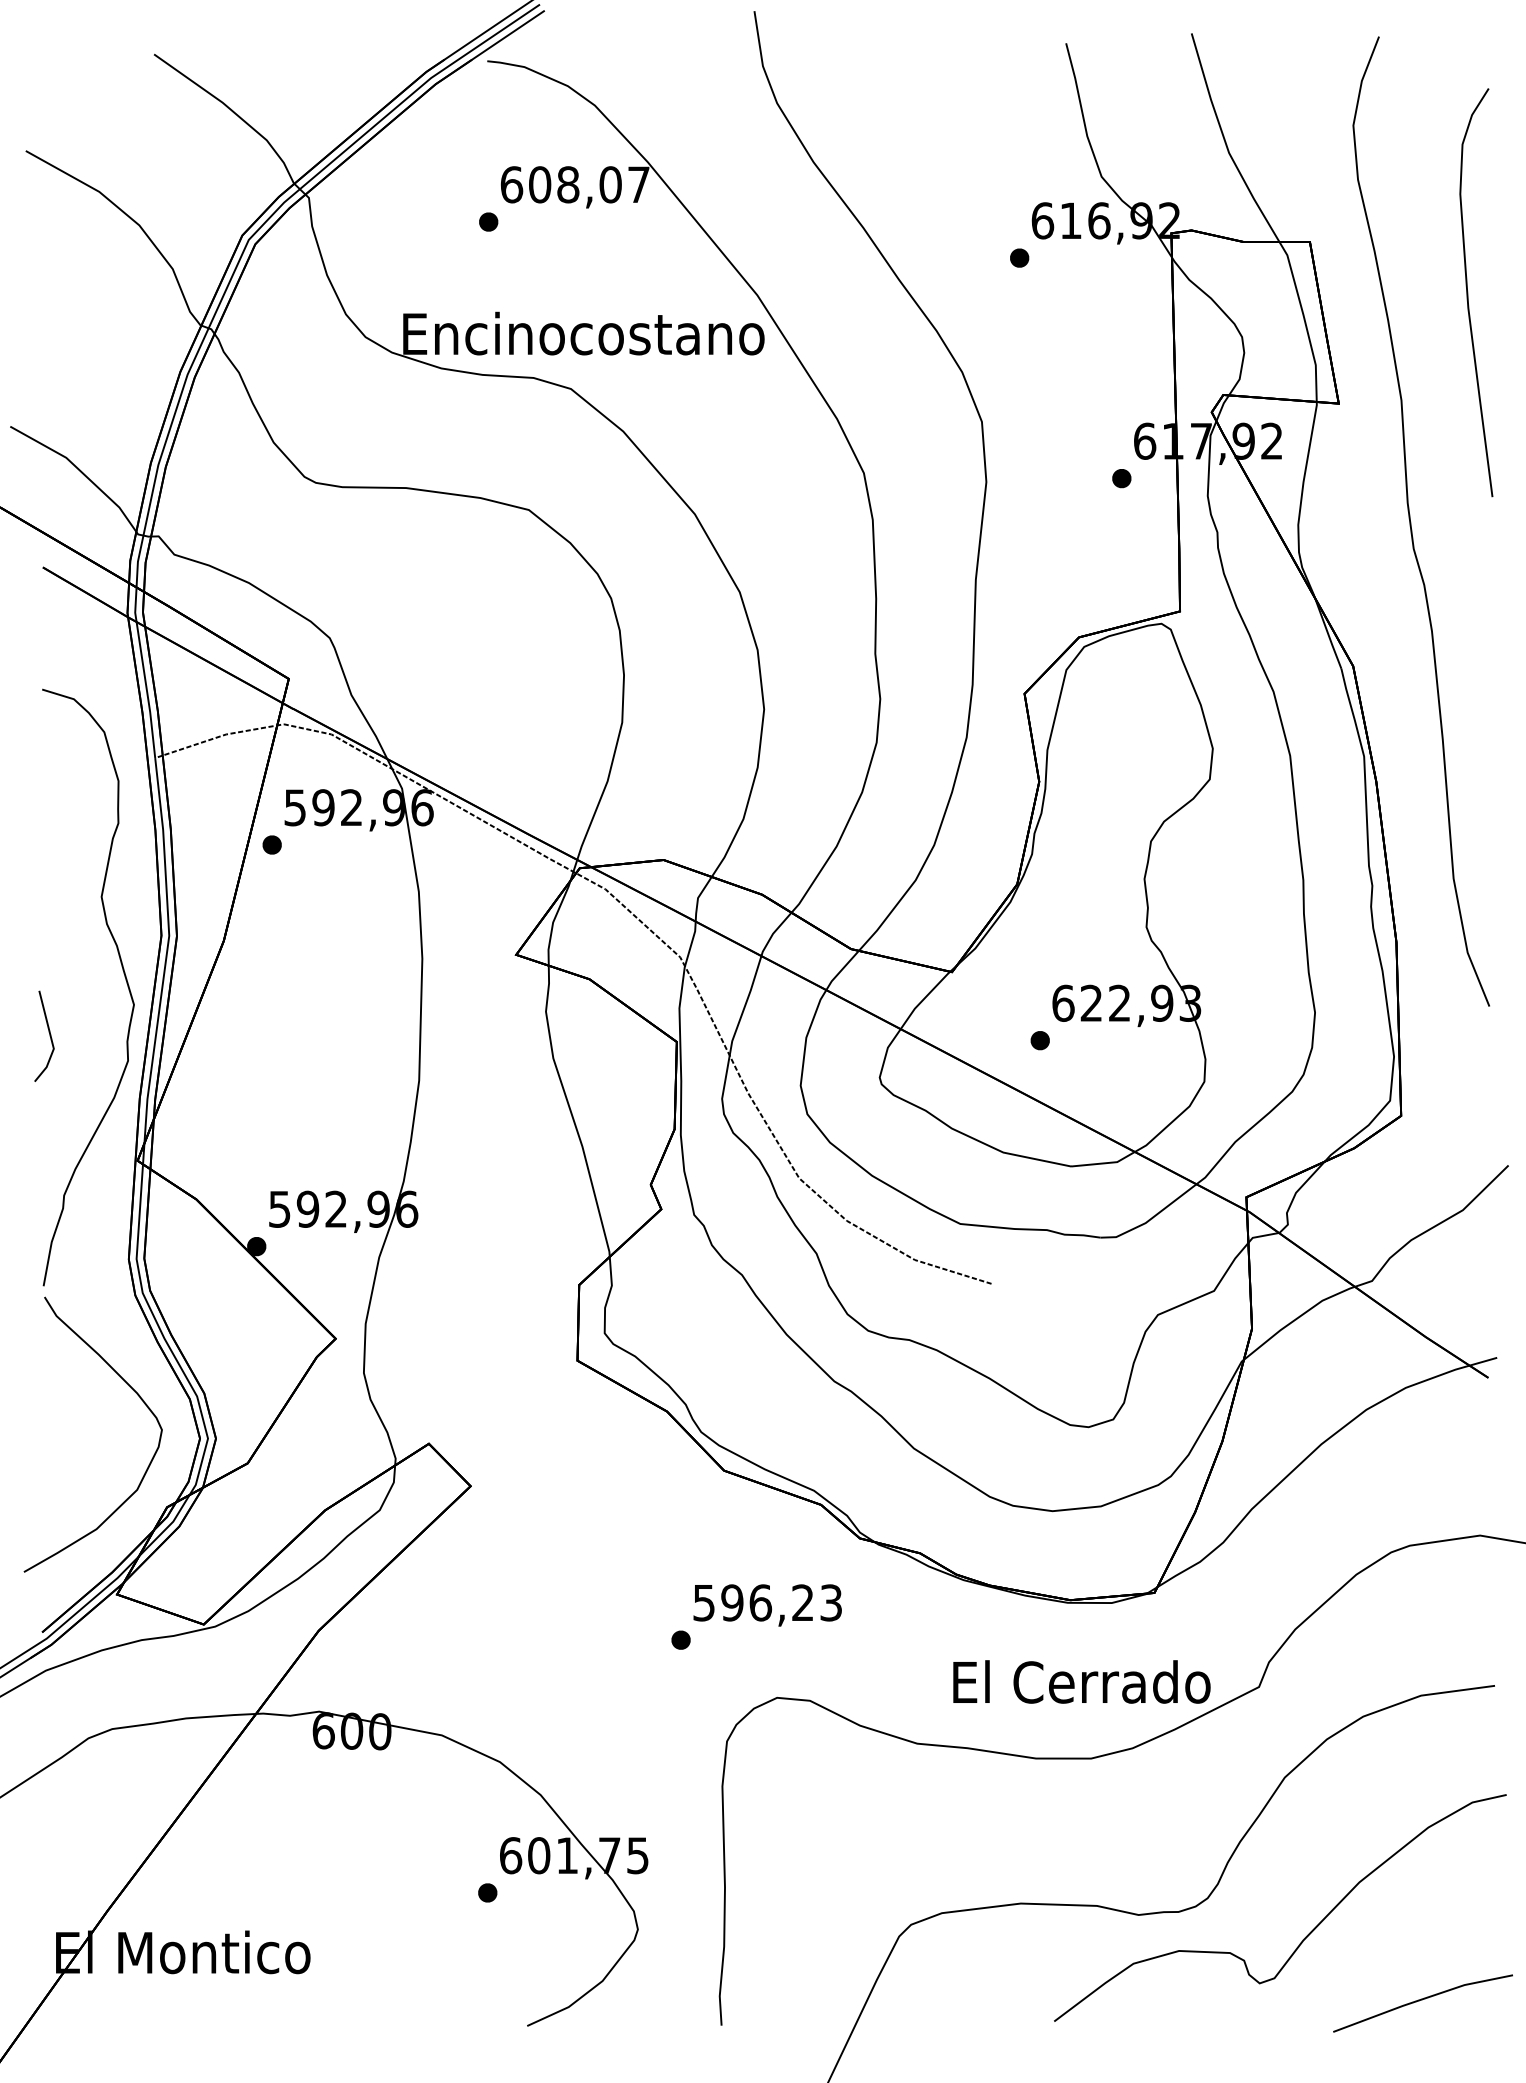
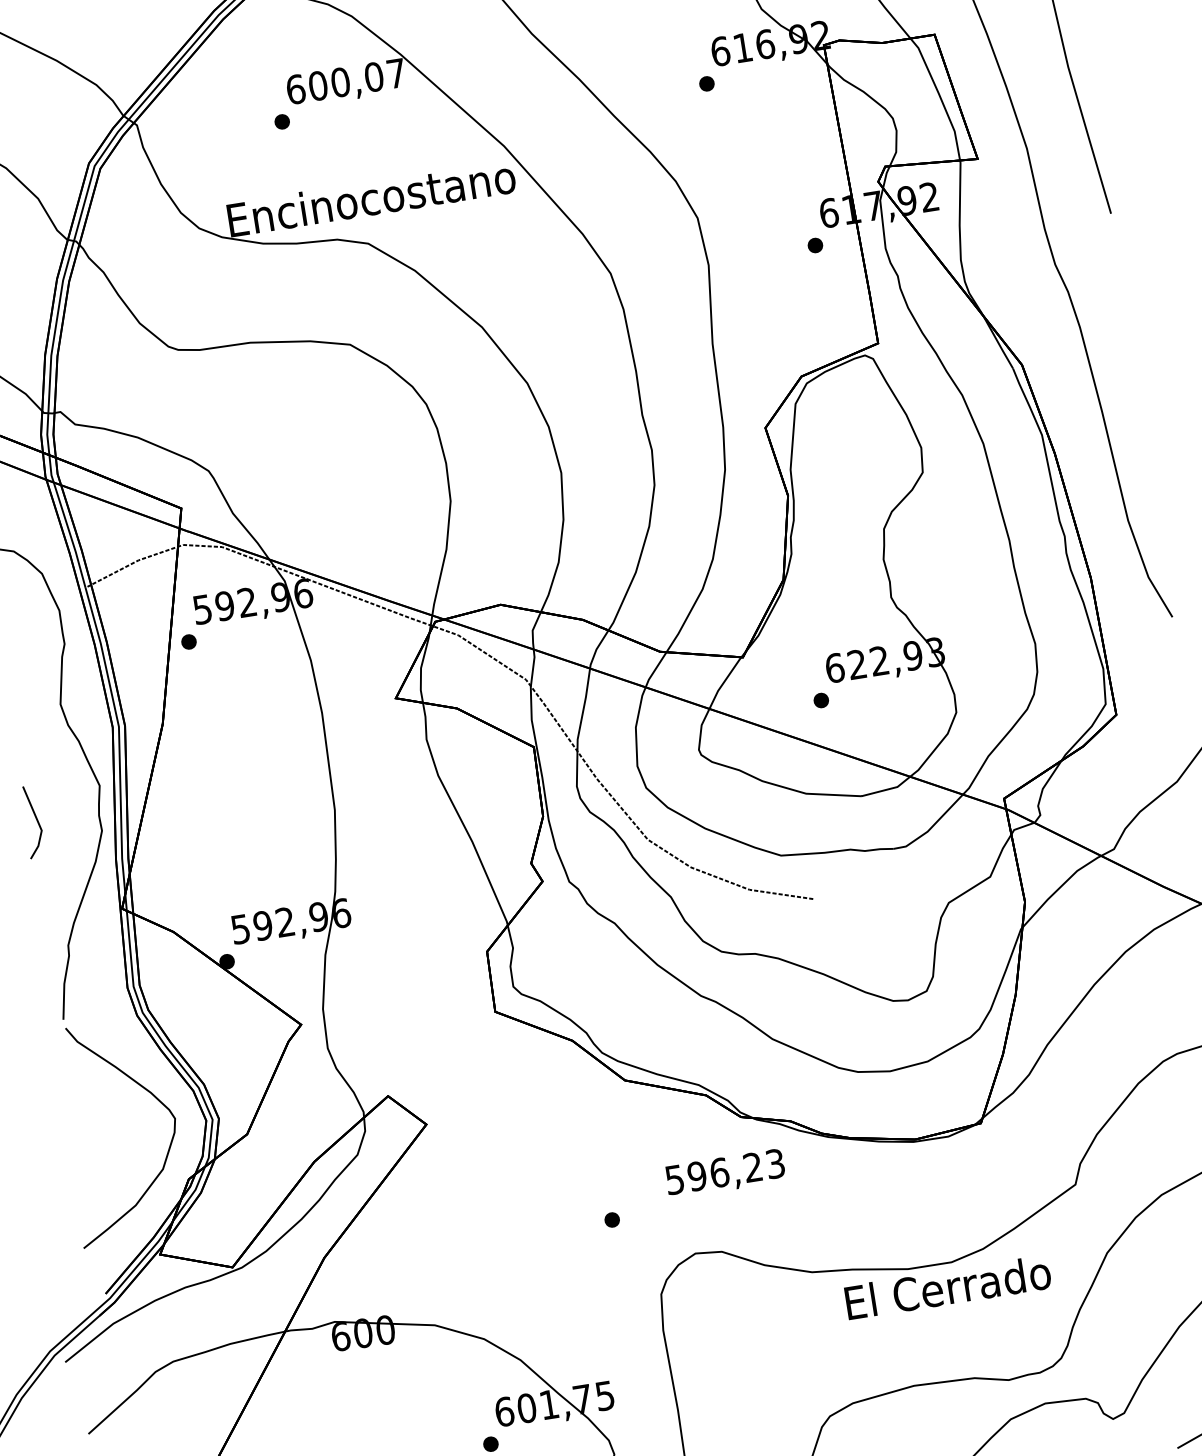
text: (568, 184) -> (340, 82), 608,07 -> 600,07
text: (767, 1605) -> (725, 1173), moved
text: (1081, 1681) -> (947, 1287), moved

